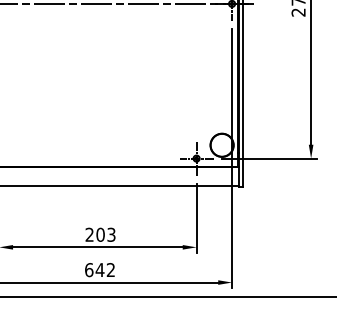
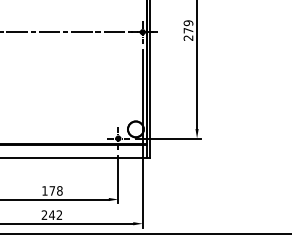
text: (100, 234) -> (52, 190), 203 -> 178
text: (89, 269) -> (44, 214), 642 -> 242

